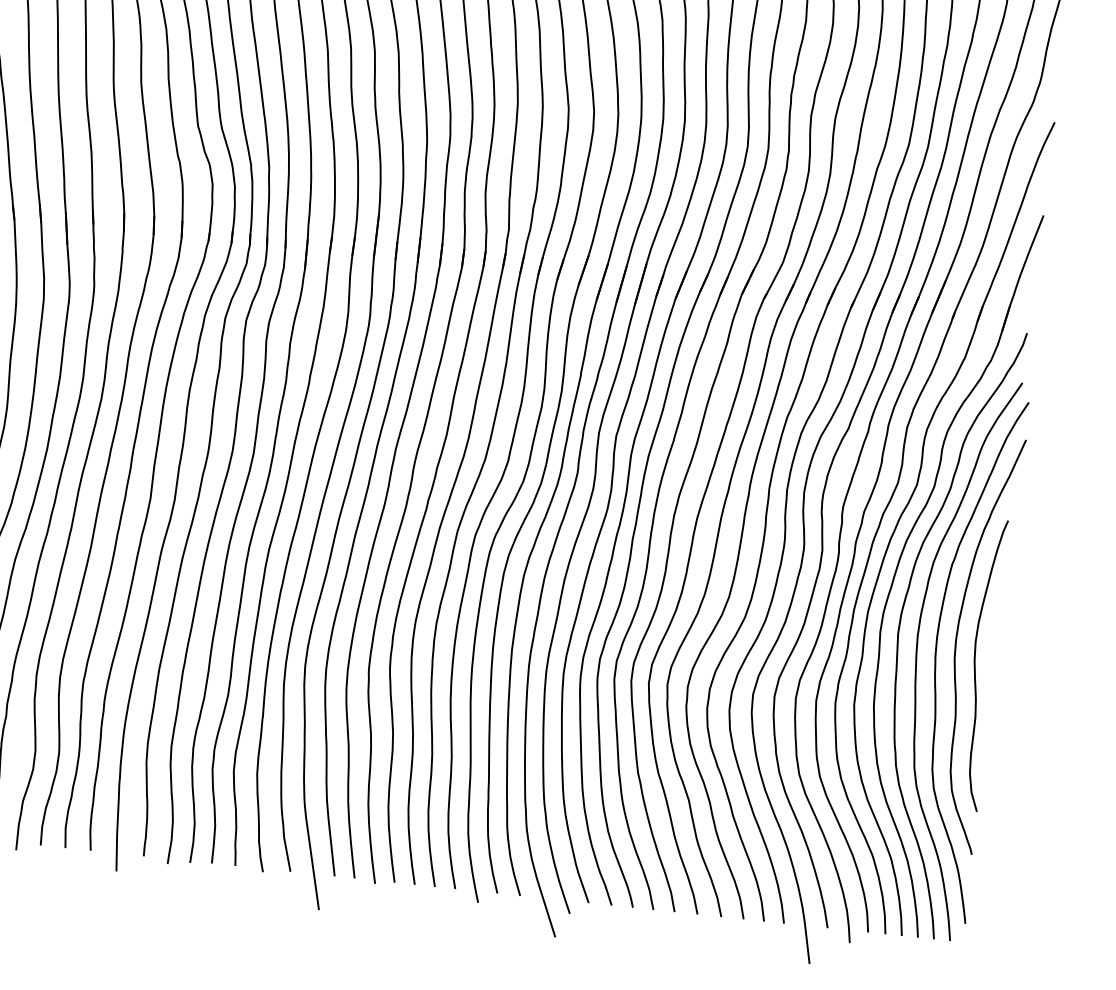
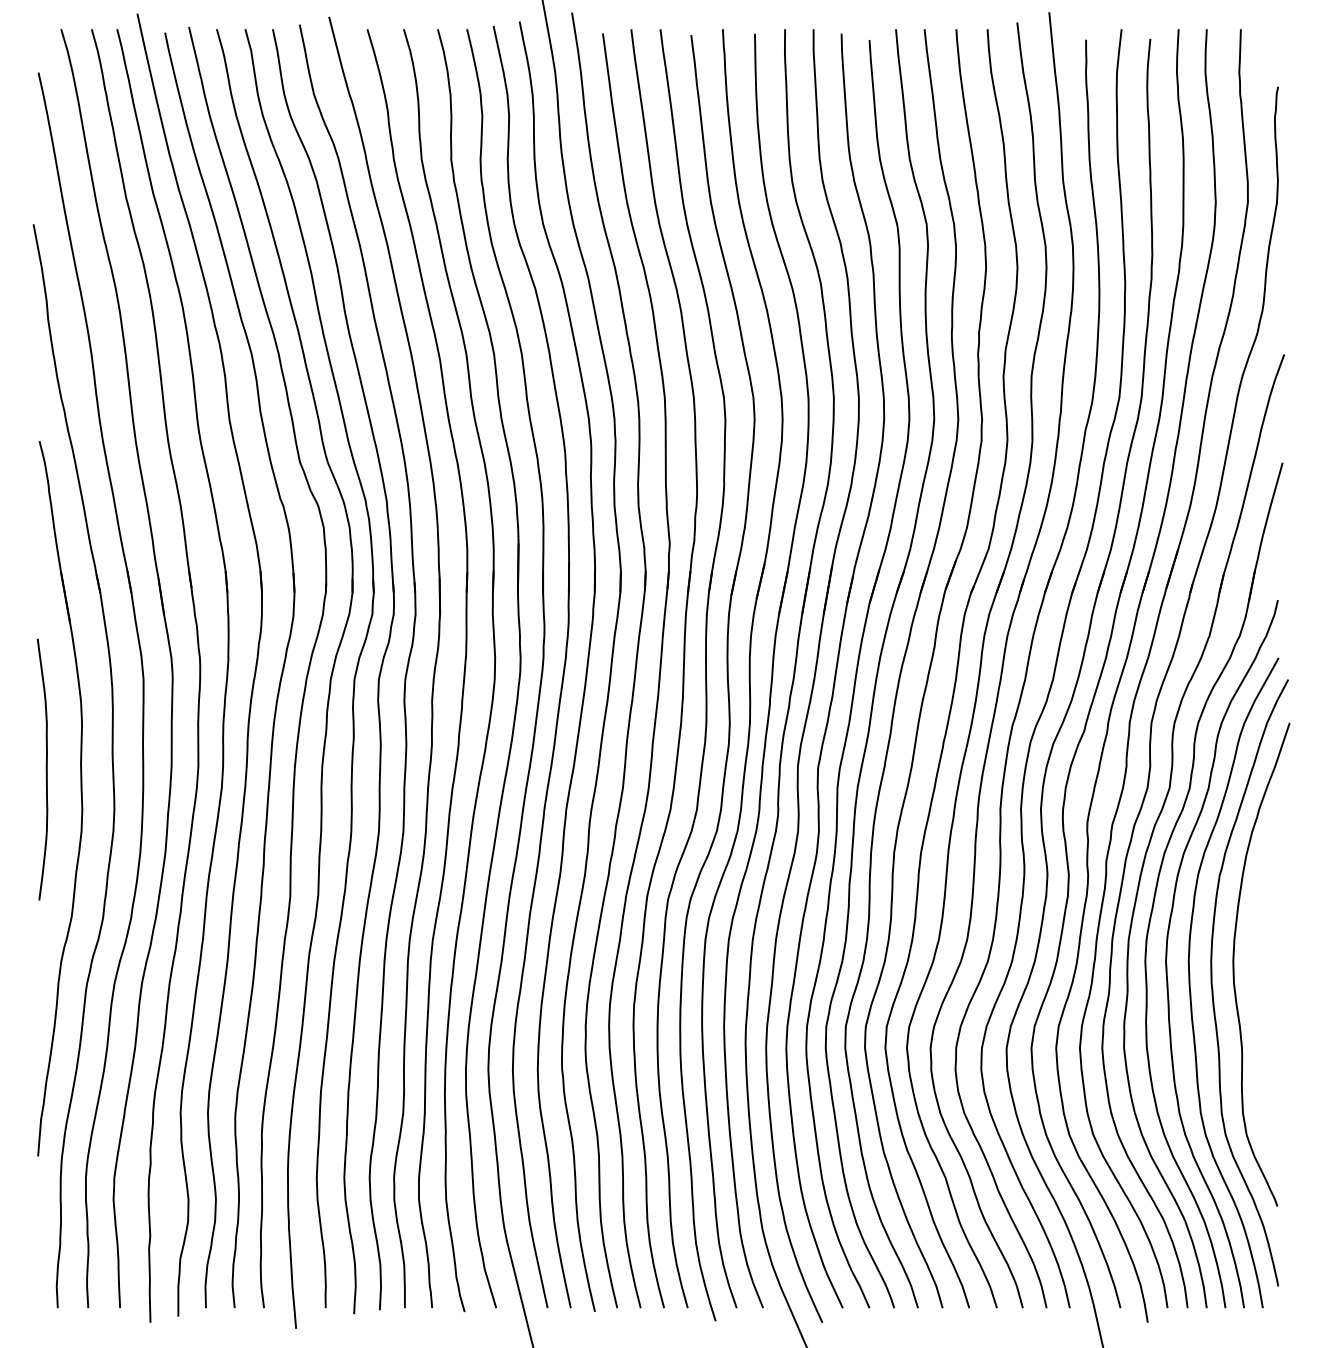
curve: (975, 663) -> (1258, 986), removed

